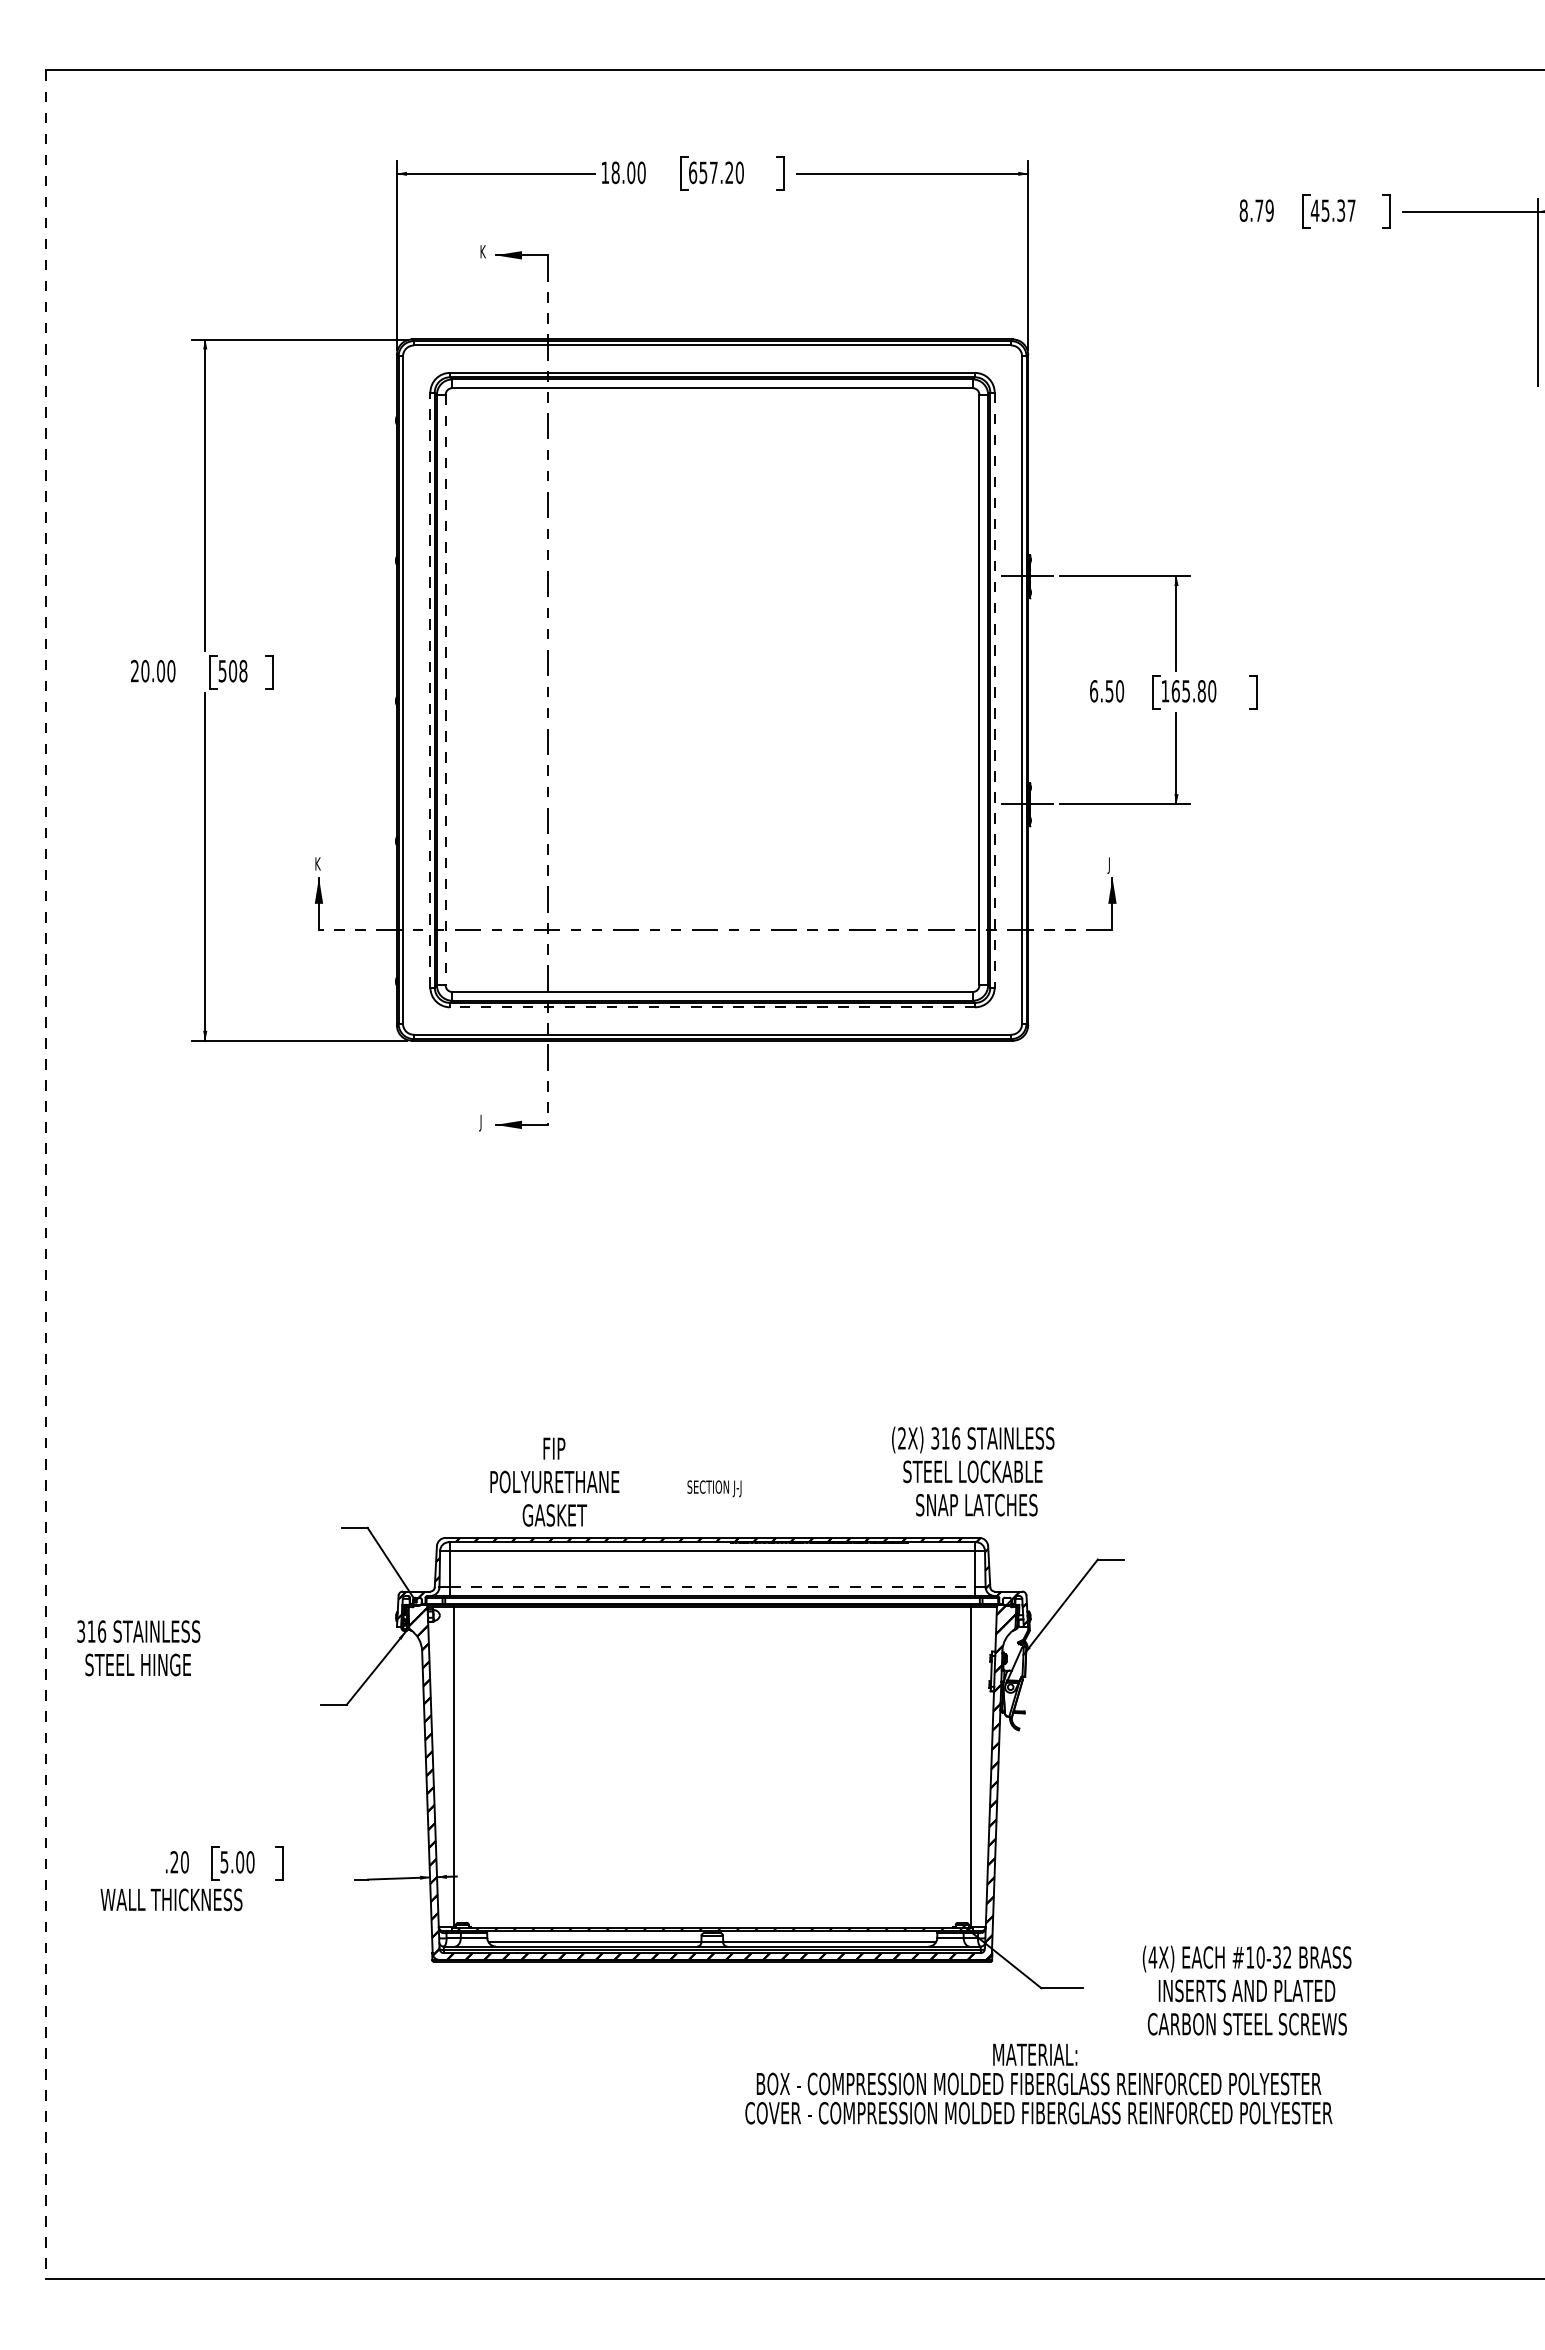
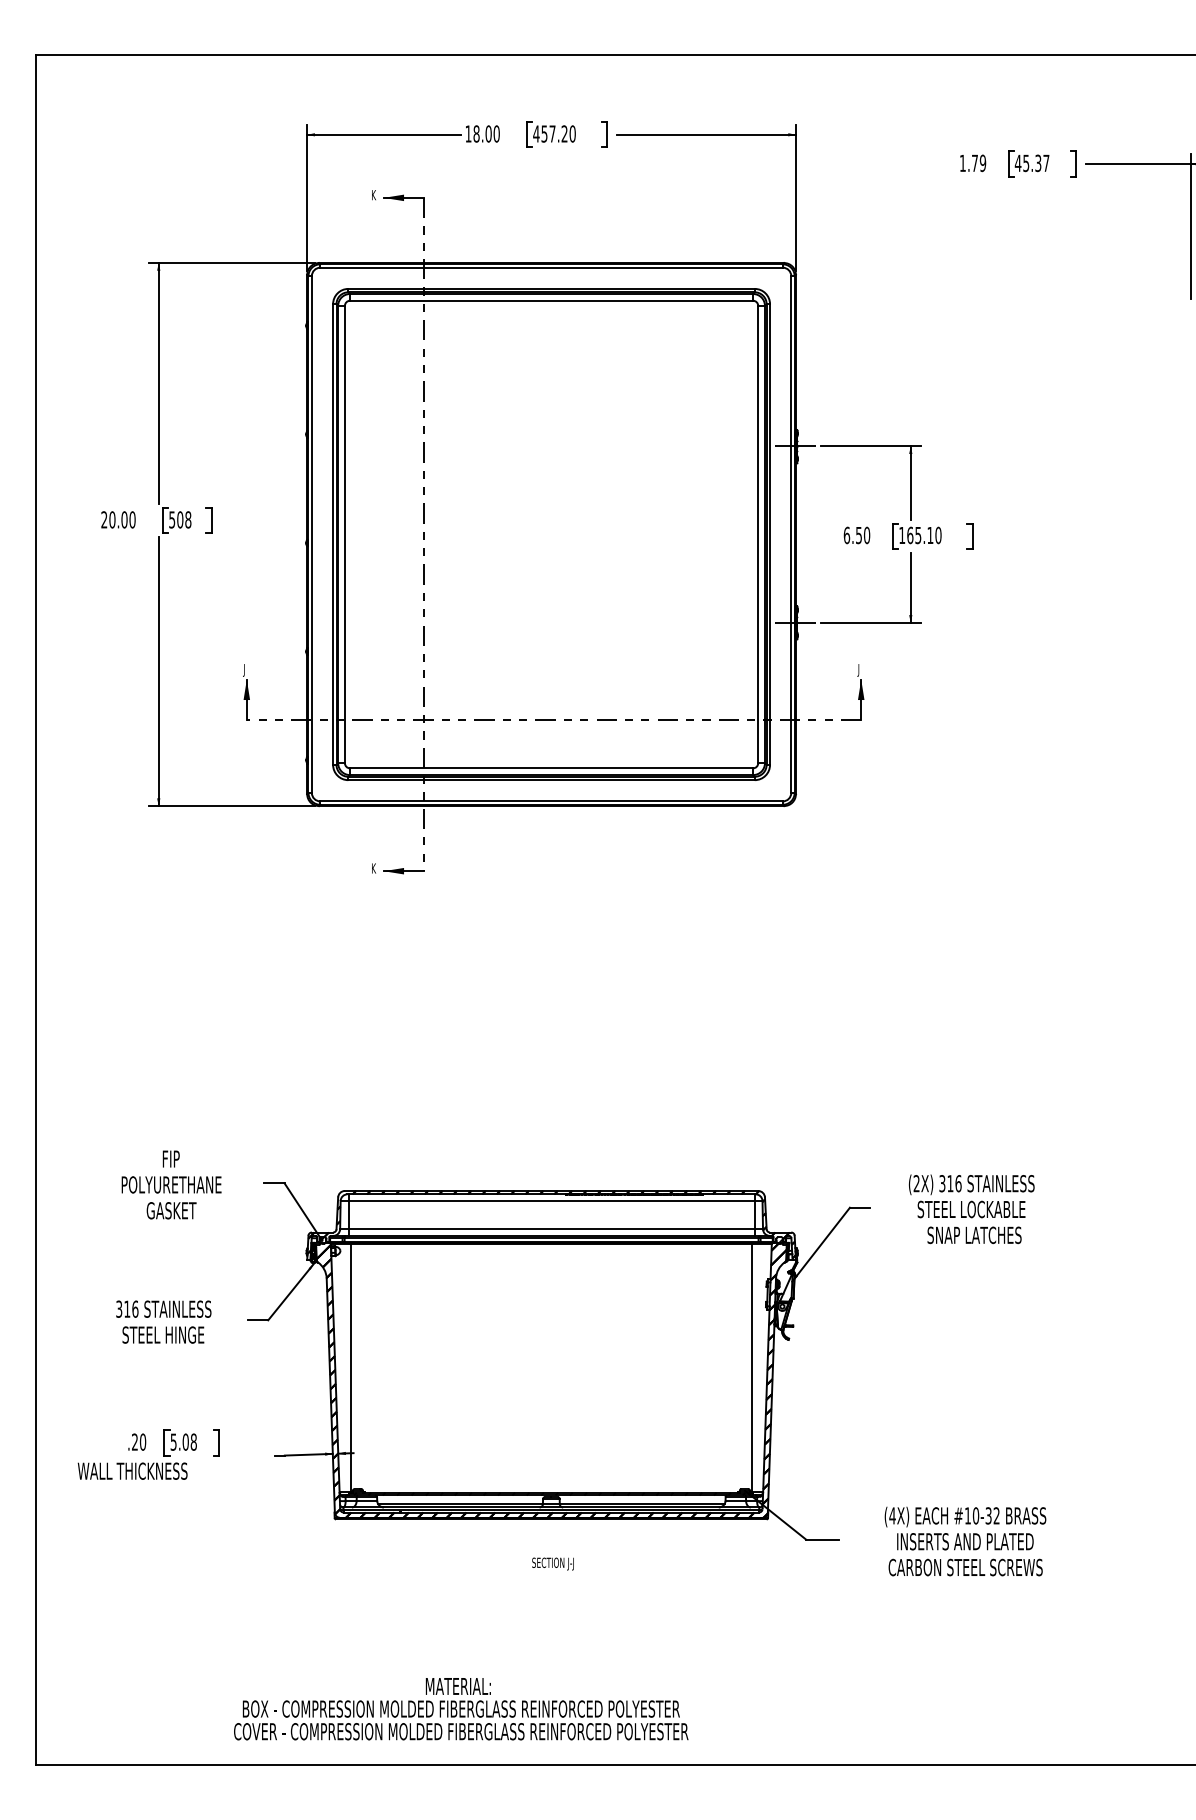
text: (692, 172) -> (536, 133), 657.20 -> 457.20
text: (1243, 210) -> (962, 163), 8.79 -> 1.79
line: (430, 690) -> (333, 534), dashed -> solid
line: (445, 690) -> (344, 534), dashed -> solid
line: (994, 690) -> (769, 534), dashed -> solid
text: (1201, 691) -> (930, 535), 165.80 -> 165.10
text: (317, 865) -> (245, 670), K -> J
line: (712, 1007) -> (551, 780), dashed -> solid
text: (482, 1122) -> (373, 869), J -> K
line: (46, 1175) -> (35, 910), dashed -> solid
text: (973, 1471) -> (971, 1209), moved
text: (554, 1481) -> (171, 1184), moved
text: (714, 1488) -> (553, 1563), moved
line: (713, 1587) -> (552, 1229), dashed -> solid
text: (138, 1648) -> (163, 1322), moved
text: (250, 1862) -> (193, 1442), 5.00 -> 5.08
text: (1038, 2083) -> (460, 1708), moved

